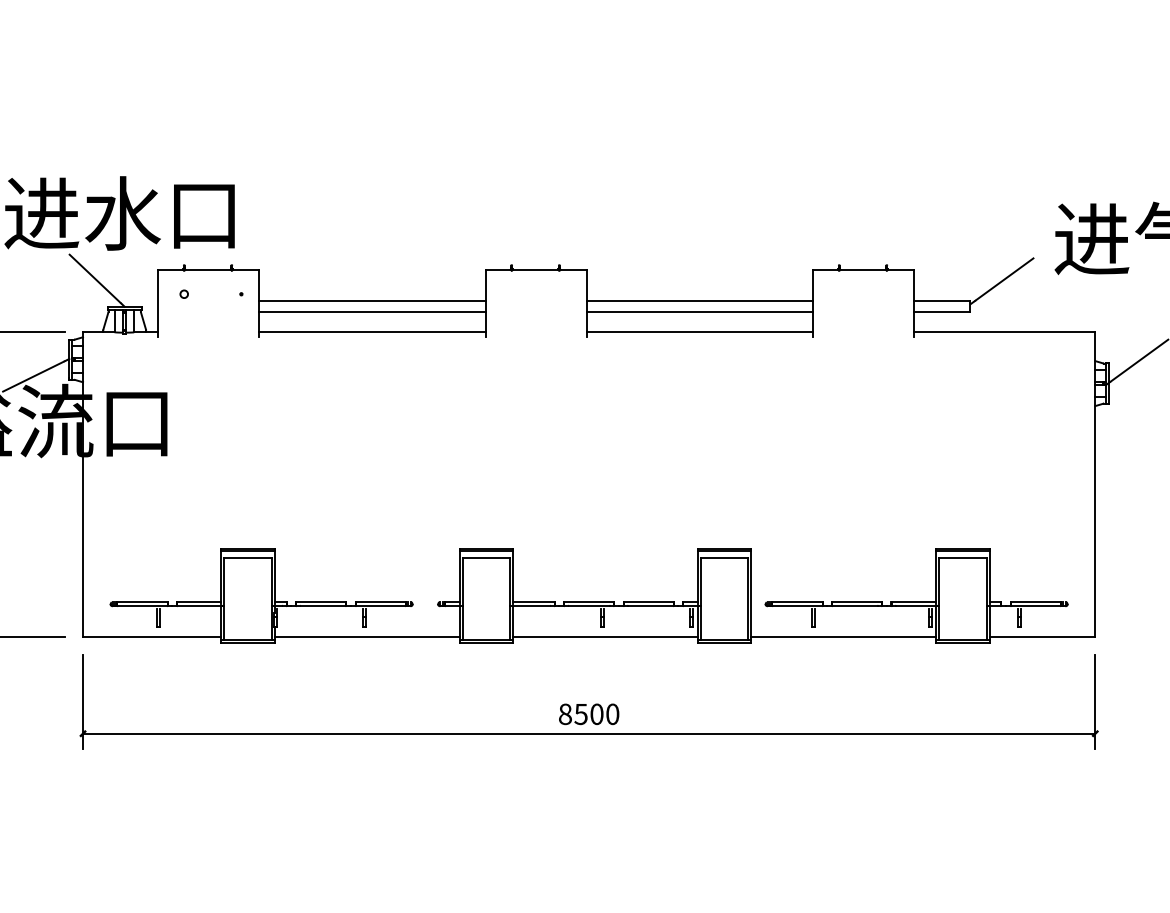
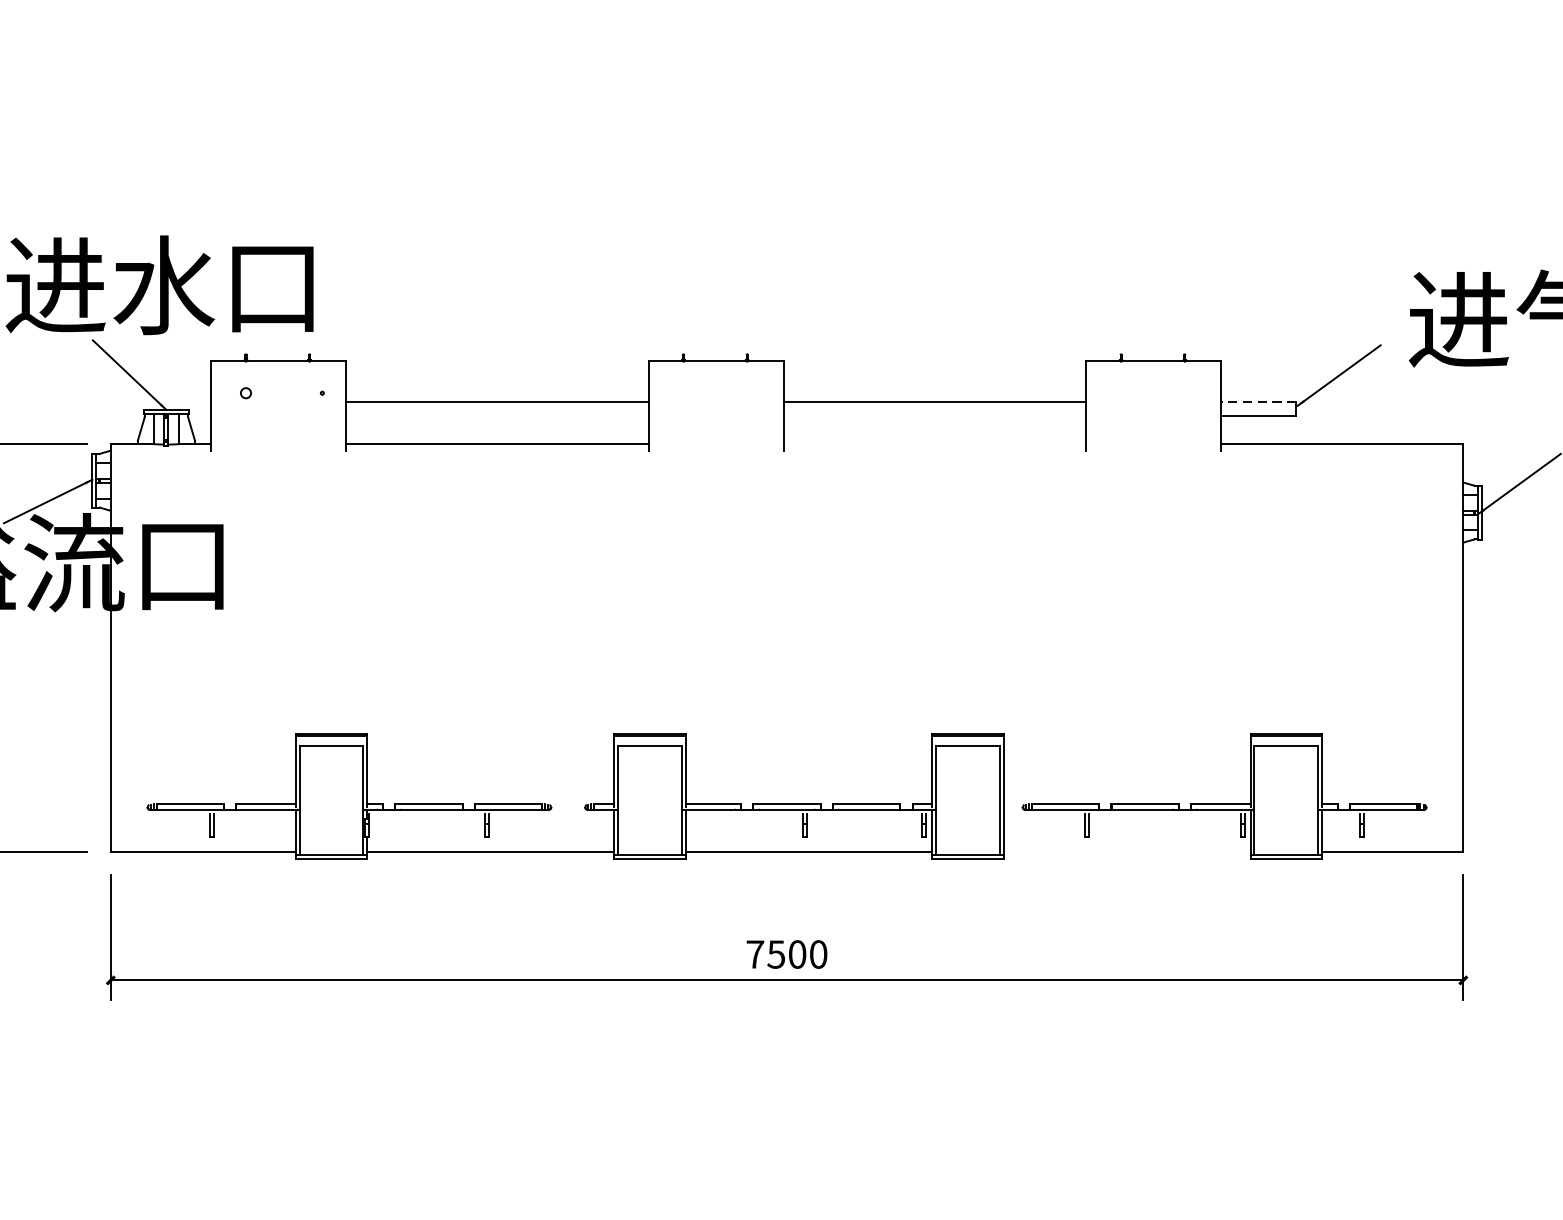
line: (942, 300) -> (1259, 401), solid -> dashed
line: (372, 311) -> (497, 416), removed
line: (699, 311) -> (934, 416), removed
line: (699, 332) -> (934, 444), removed
line: (843, 637) -> (1126, 851), removed
text: (565, 714) -> (755, 954), 8500 -> 7500

